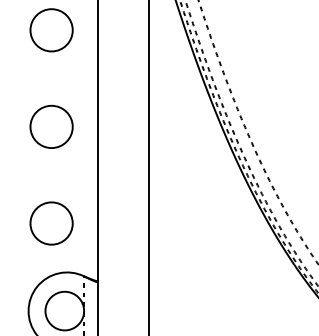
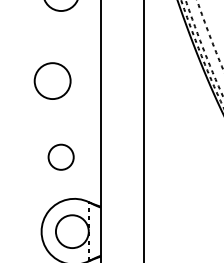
circle: (51, 126) -> (52, 80), moved
circle: (51, 223) -> (61, 157), size x0.7

